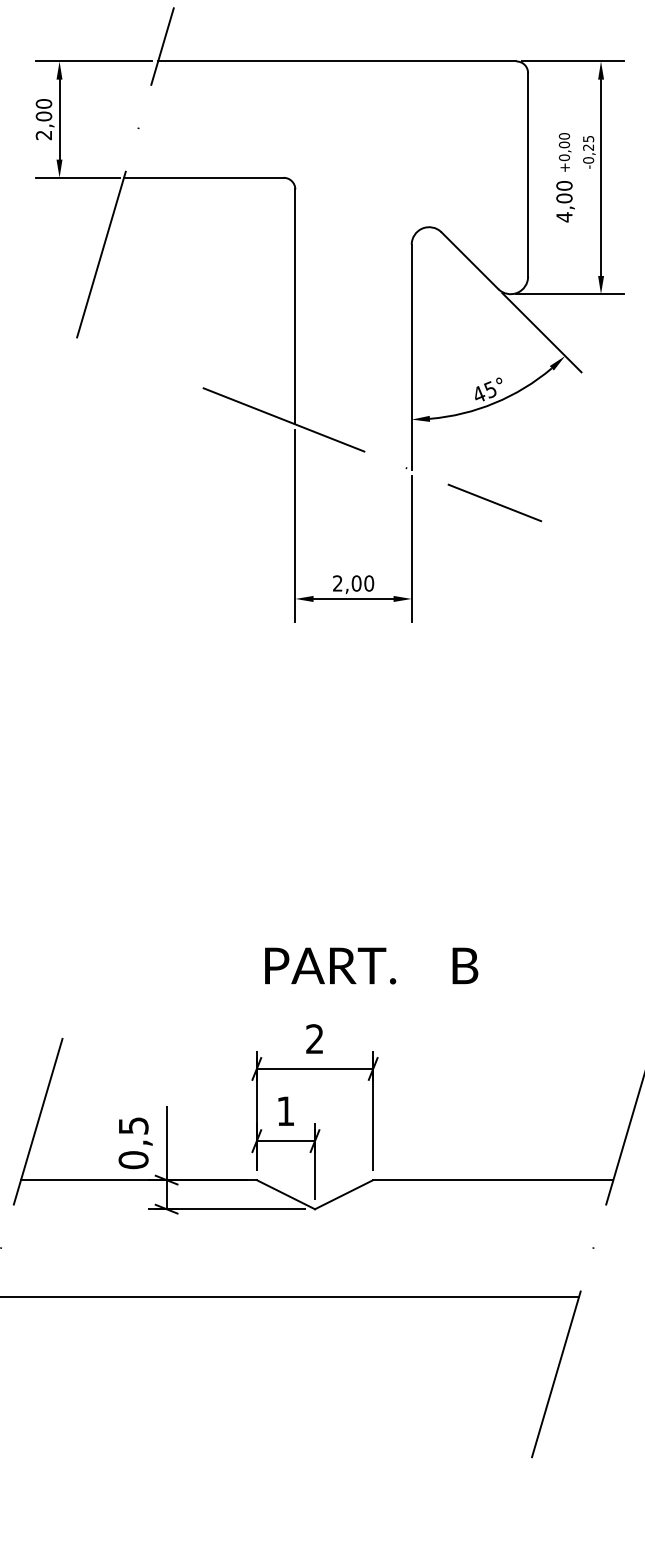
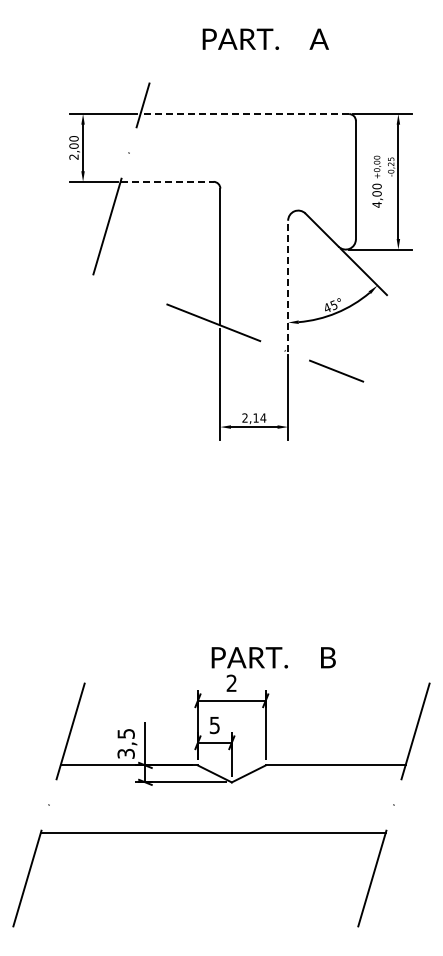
line: (336, 62) -> (244, 114), solid -> dashed
line: (204, 177) -> (167, 181), solid -> dashed
line: (412, 357) -> (288, 286), solid -> dashed
text: (362, 582) -> (259, 417), 2,00 -> 2,14
text: (371, 965) -> (273, 657), moved
text: (285, 1111) -> (214, 725), 1 -> 5
text: (132, 1159) -> (125, 753), 0,5 -> 3,5

